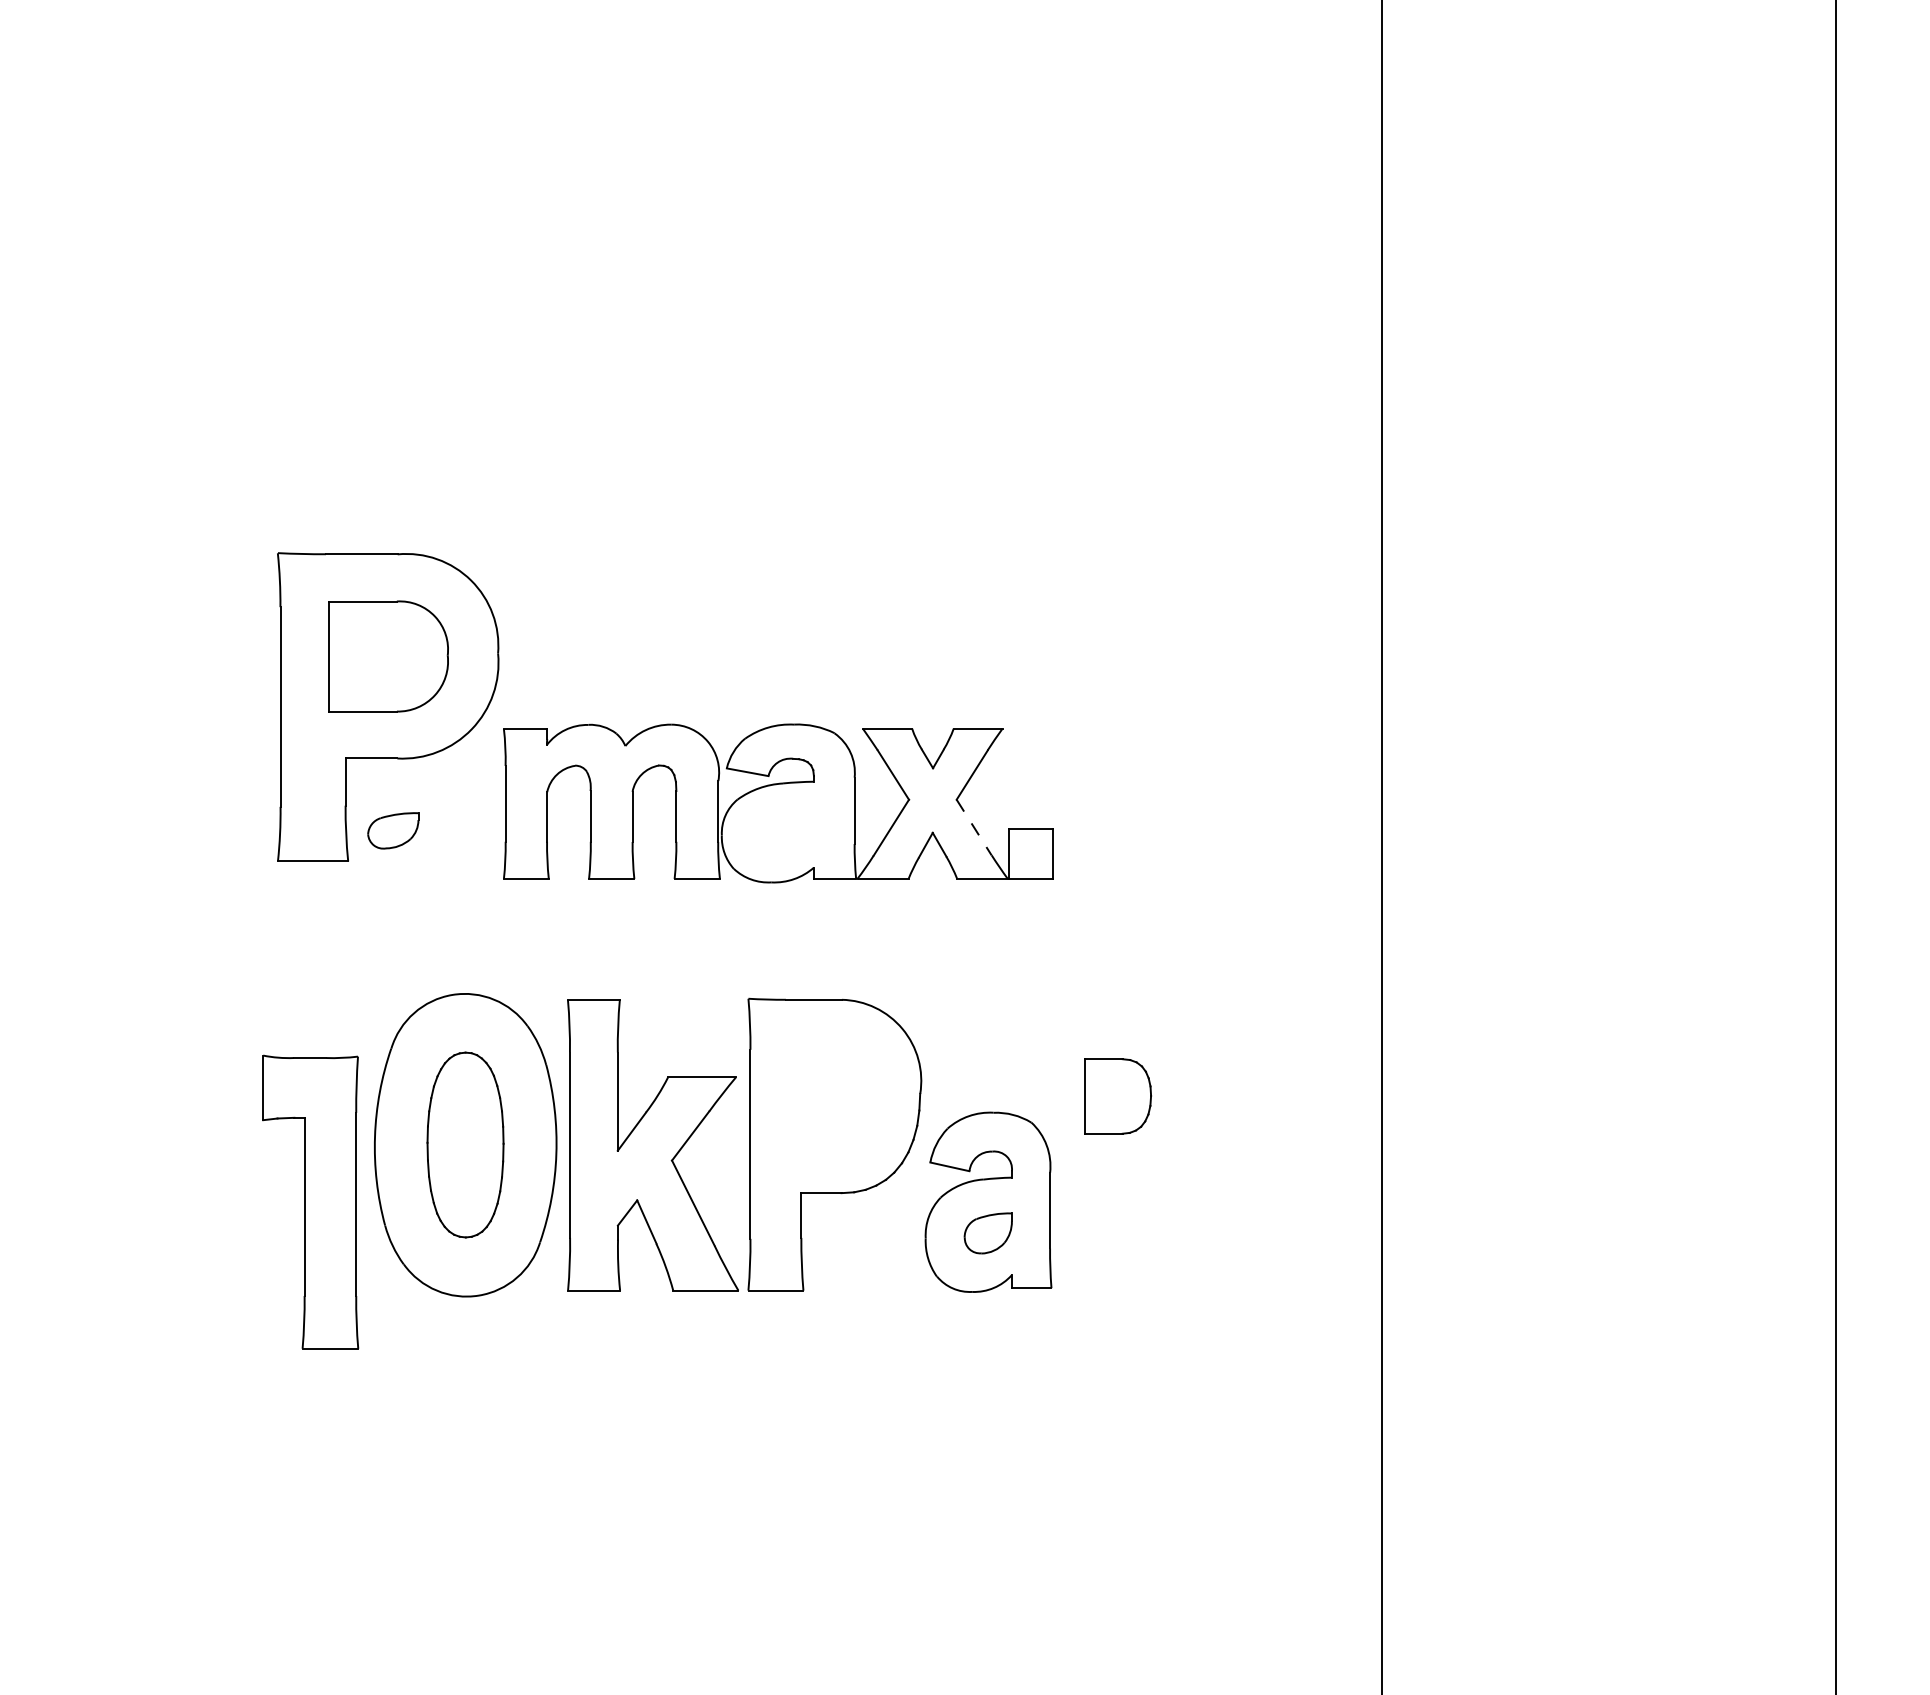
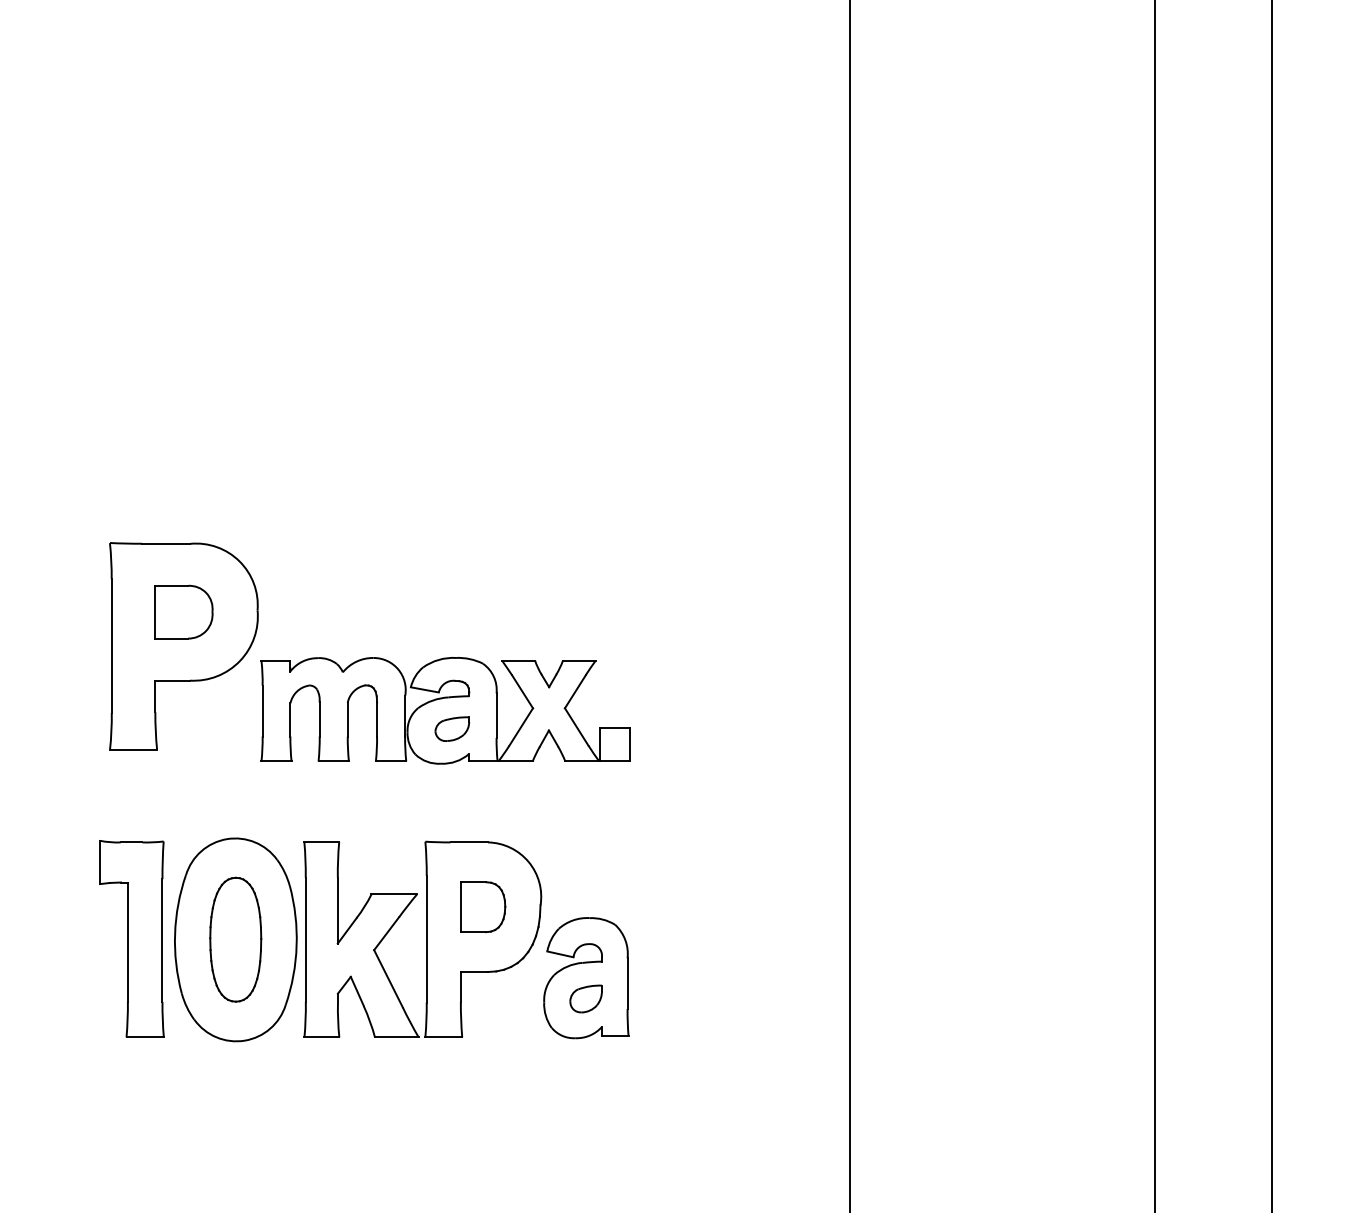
part: (387, 655) -> (183, 611), size x0.71
line: (973, 828) -> (576, 727), dashed -> solid
part: (393, 829) -> (452, 728), moved
part: (1118, 1096) -> (483, 907), moved
part: (309, 1201) -> (131, 938), moved

